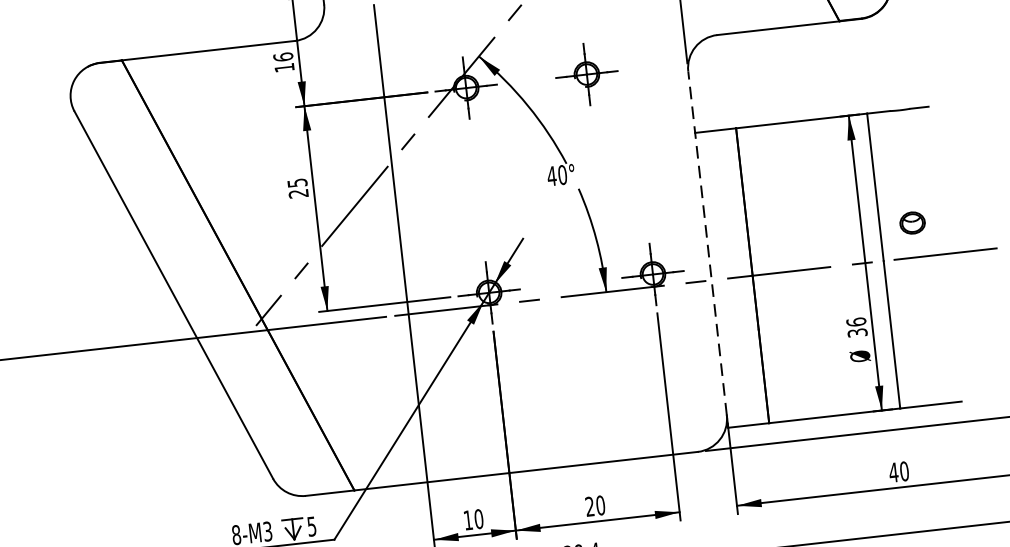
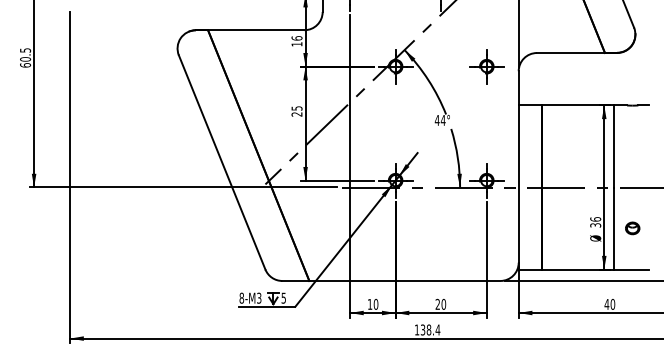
part: (586, 74) -> (486, 66), moved
text: (561, 173) -> (442, 119), 40° -> 44°
part: (912, 223) -> (632, 228), moved
line: (707, 242) -> (518, 166), dashed -> solid

